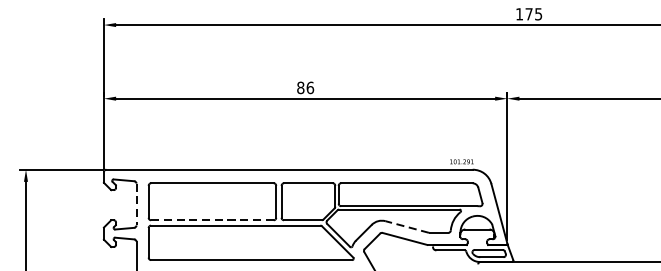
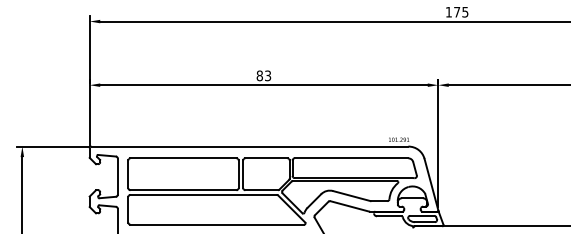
text: (310, 87) -> (268, 75), 86 -> 83
line: (136, 205) -> (117, 177), dashed -> solid
line: (212, 220) -> (183, 190), dashed -> solid
line: (406, 226) -> (351, 195), dashed -> solid

